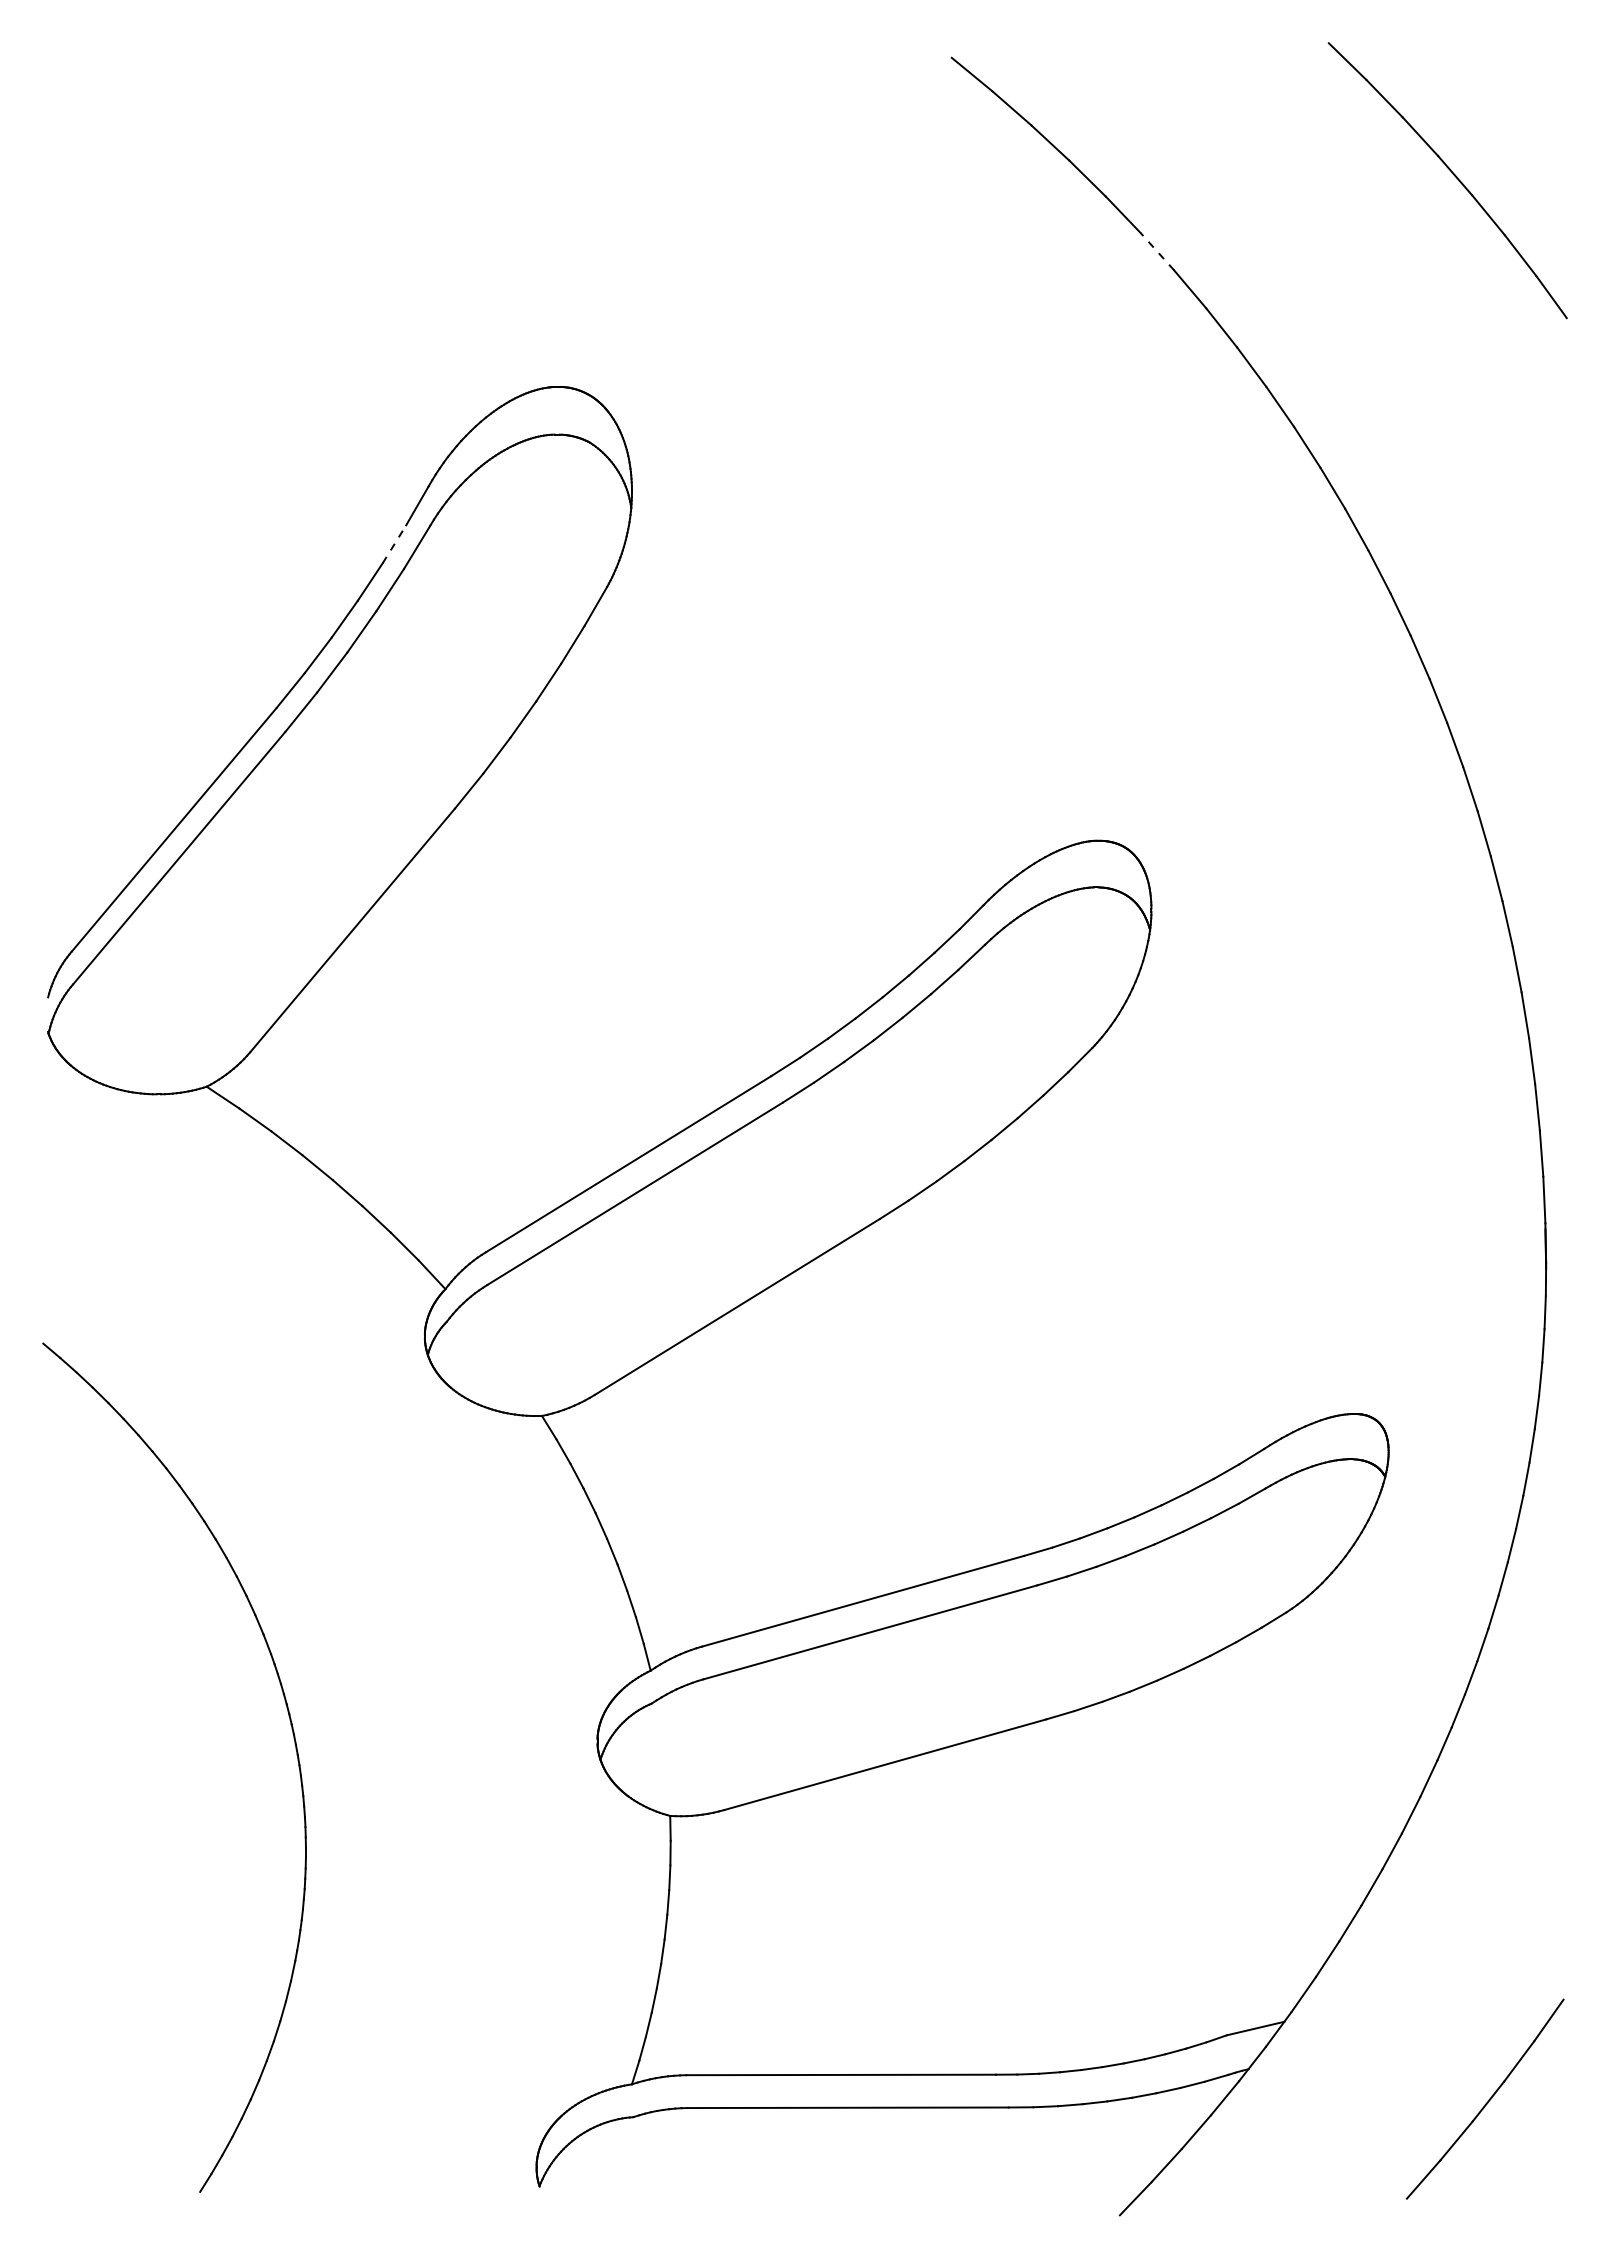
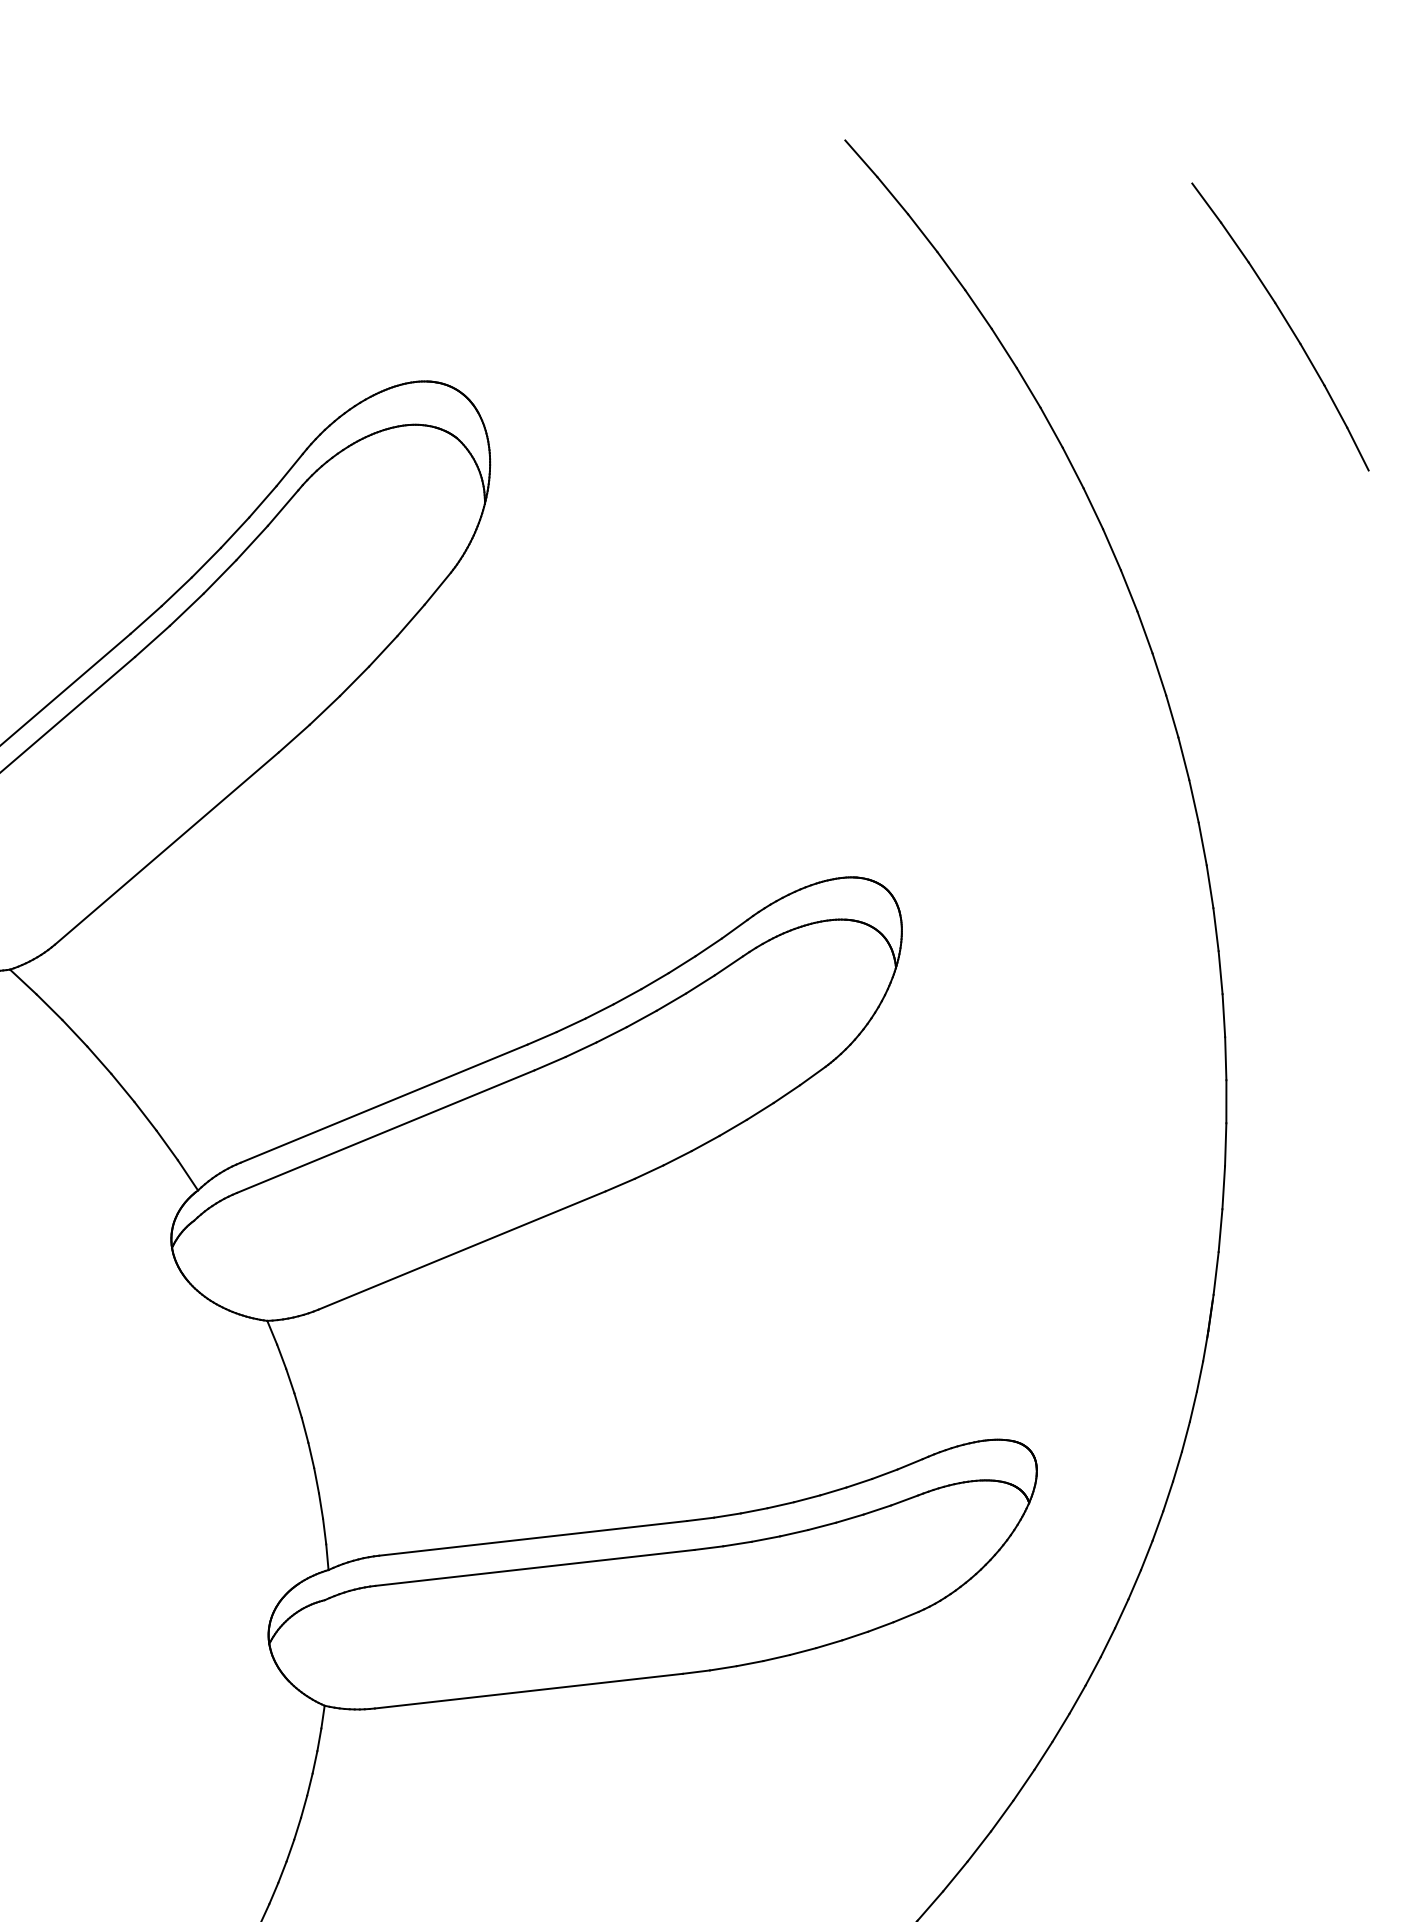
line: (1157, 251) -> (1004, 348), dashed -> solid
line: (394, 543) -> (263, 501), dashed -> solid

